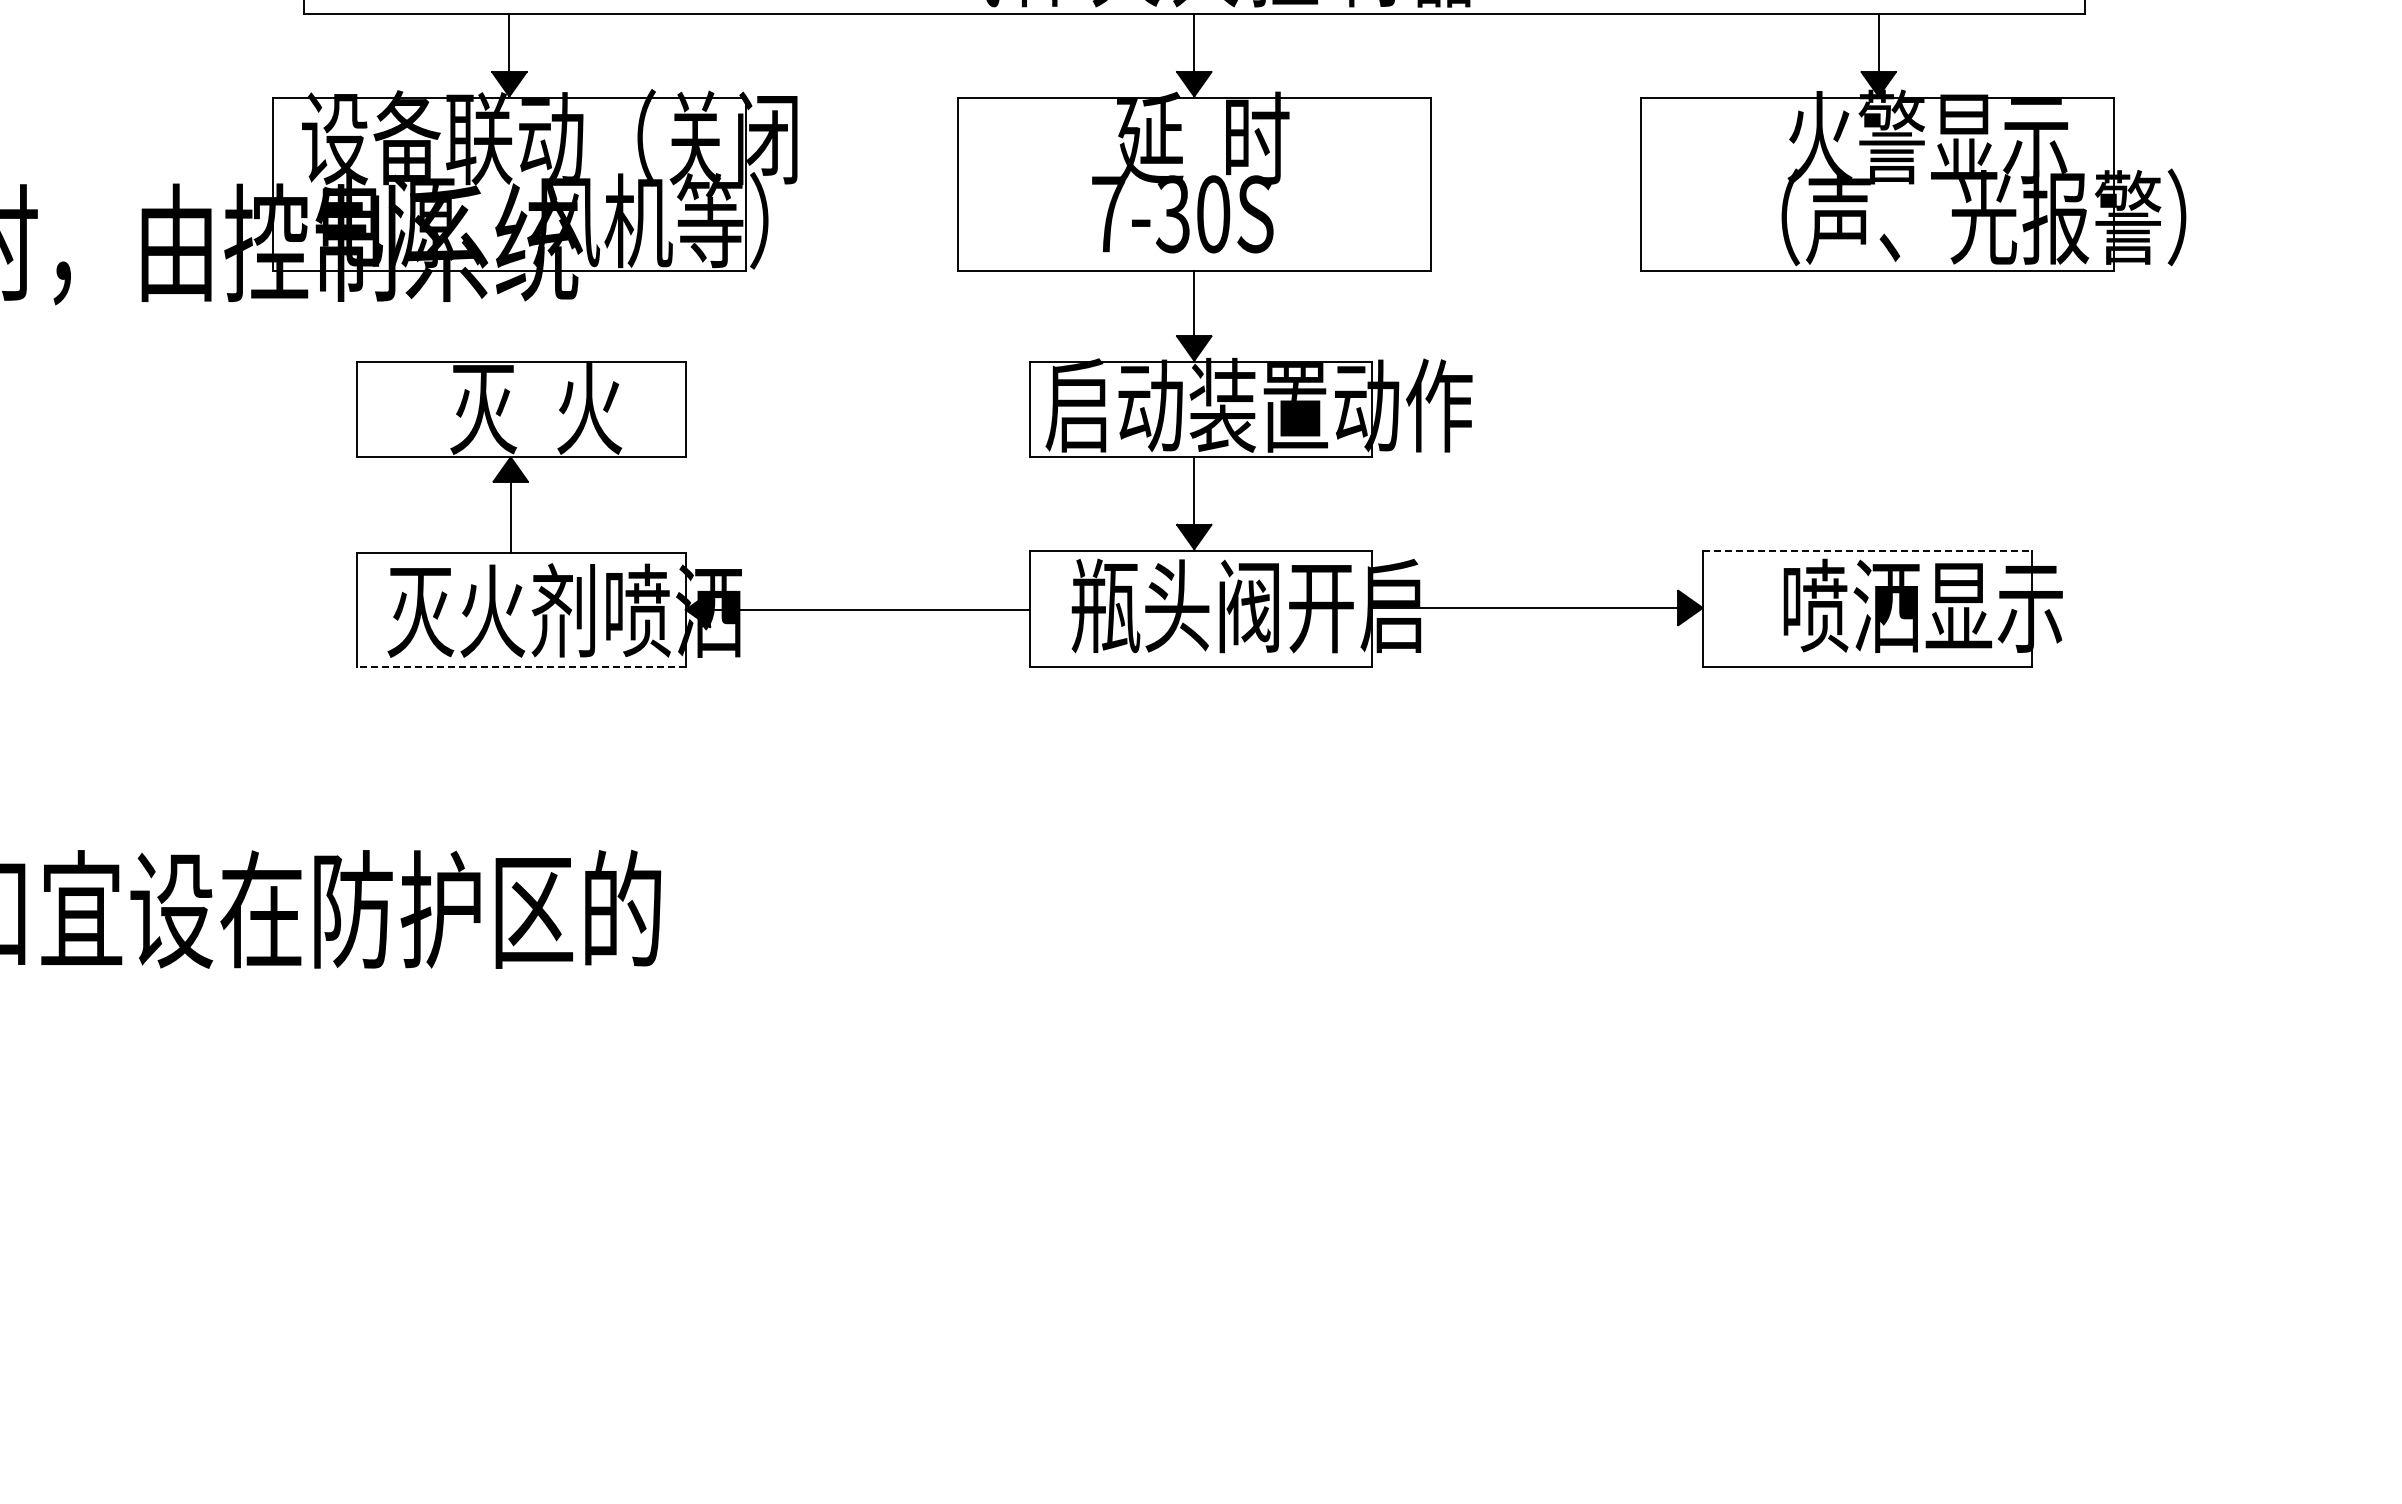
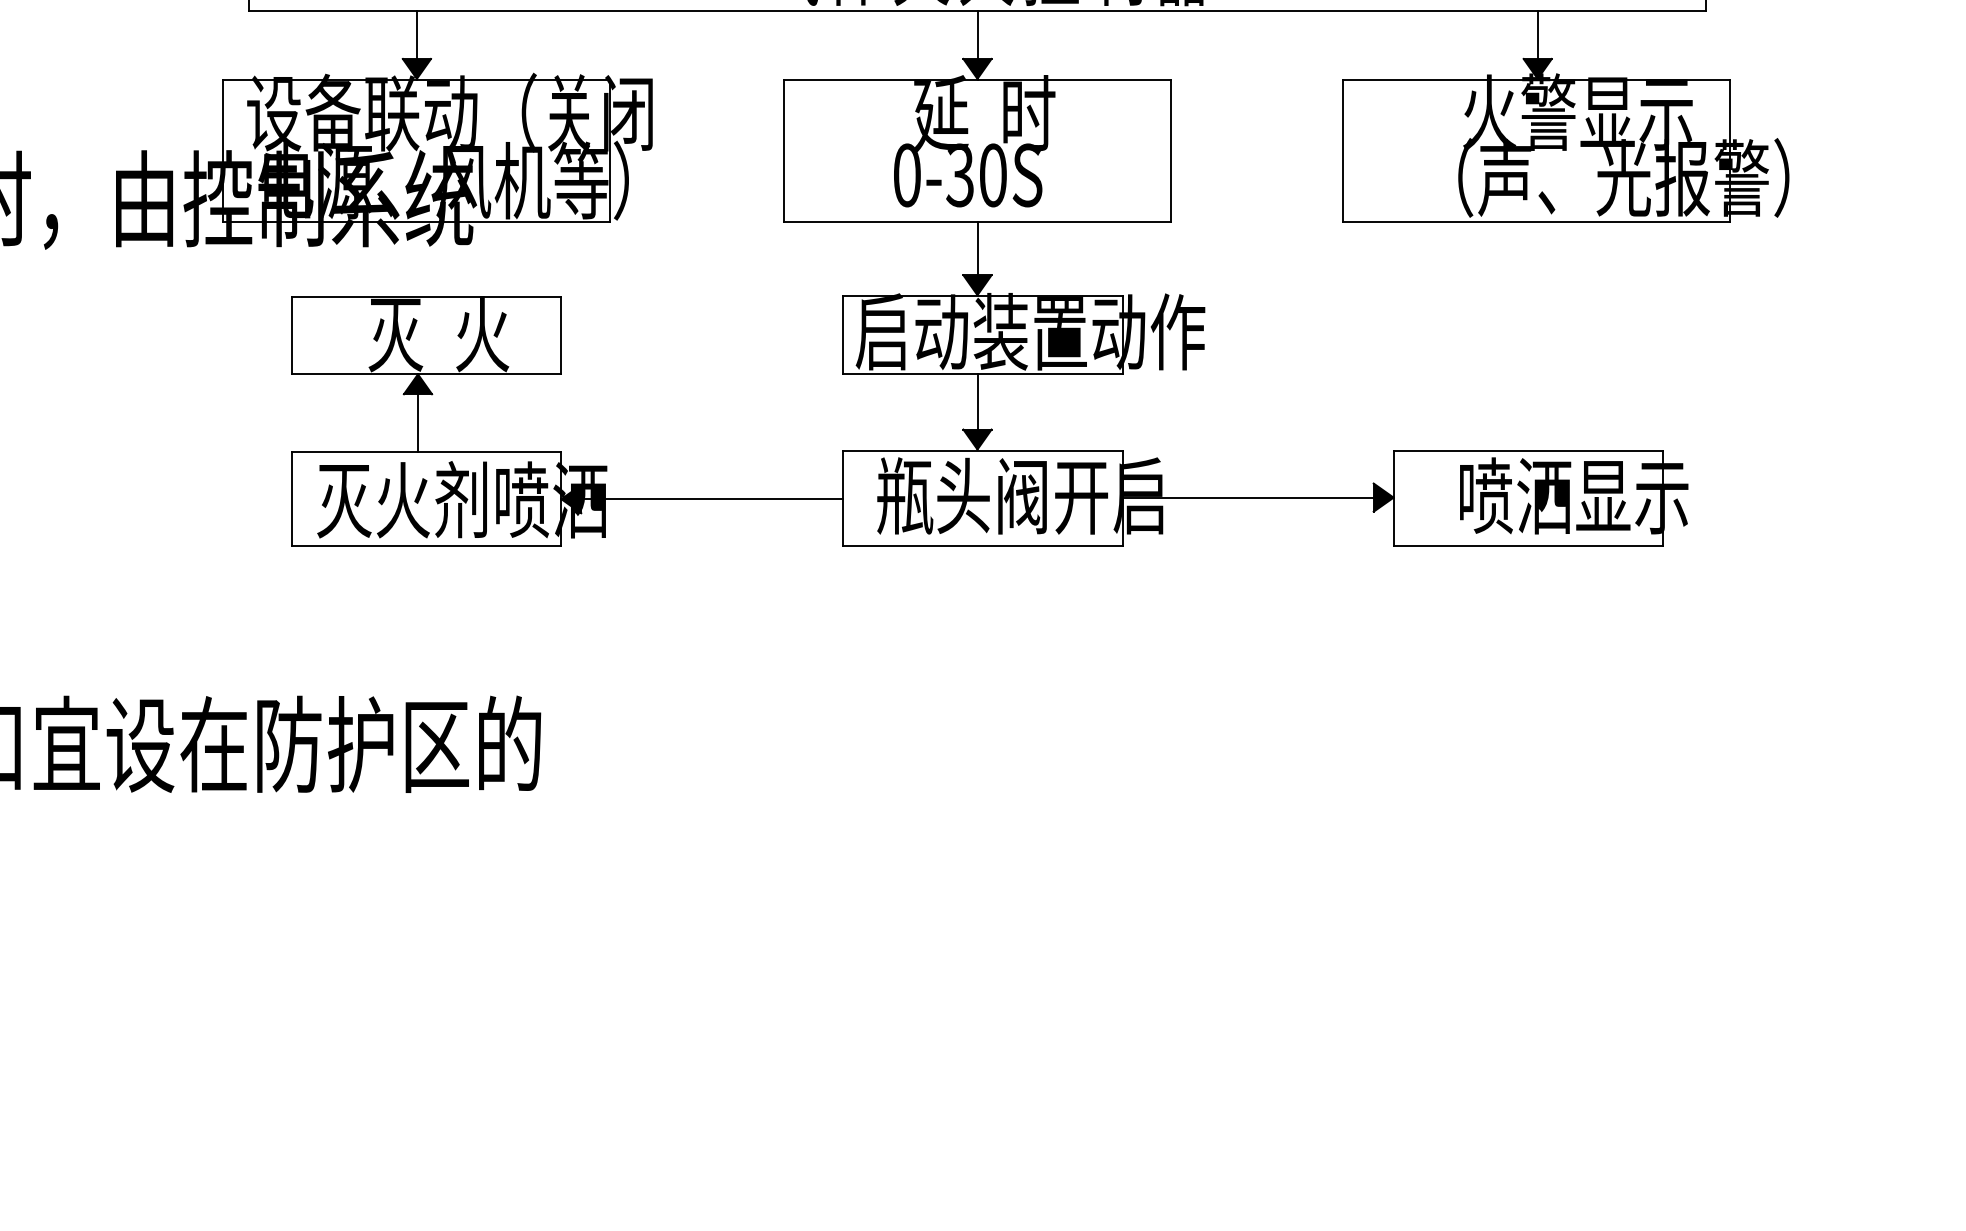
text: (1108, 214) -> (907, 175), 7-30S -> 0-30S
line: (1867, 550) -> (1528, 450), dashed -> solid
line: (520, 667) -> (426, 546), dashed -> solid

